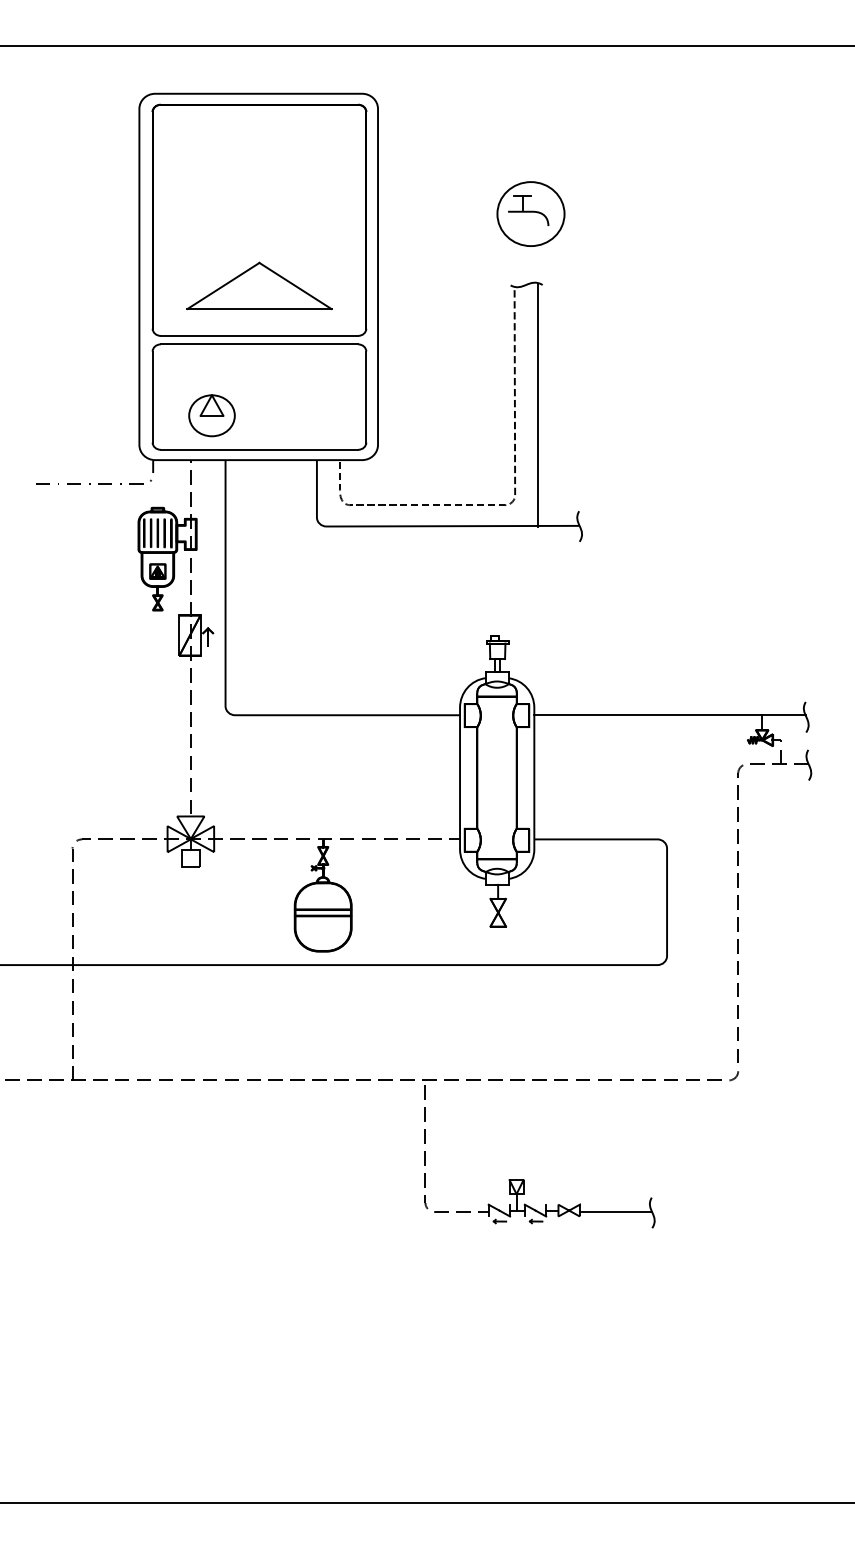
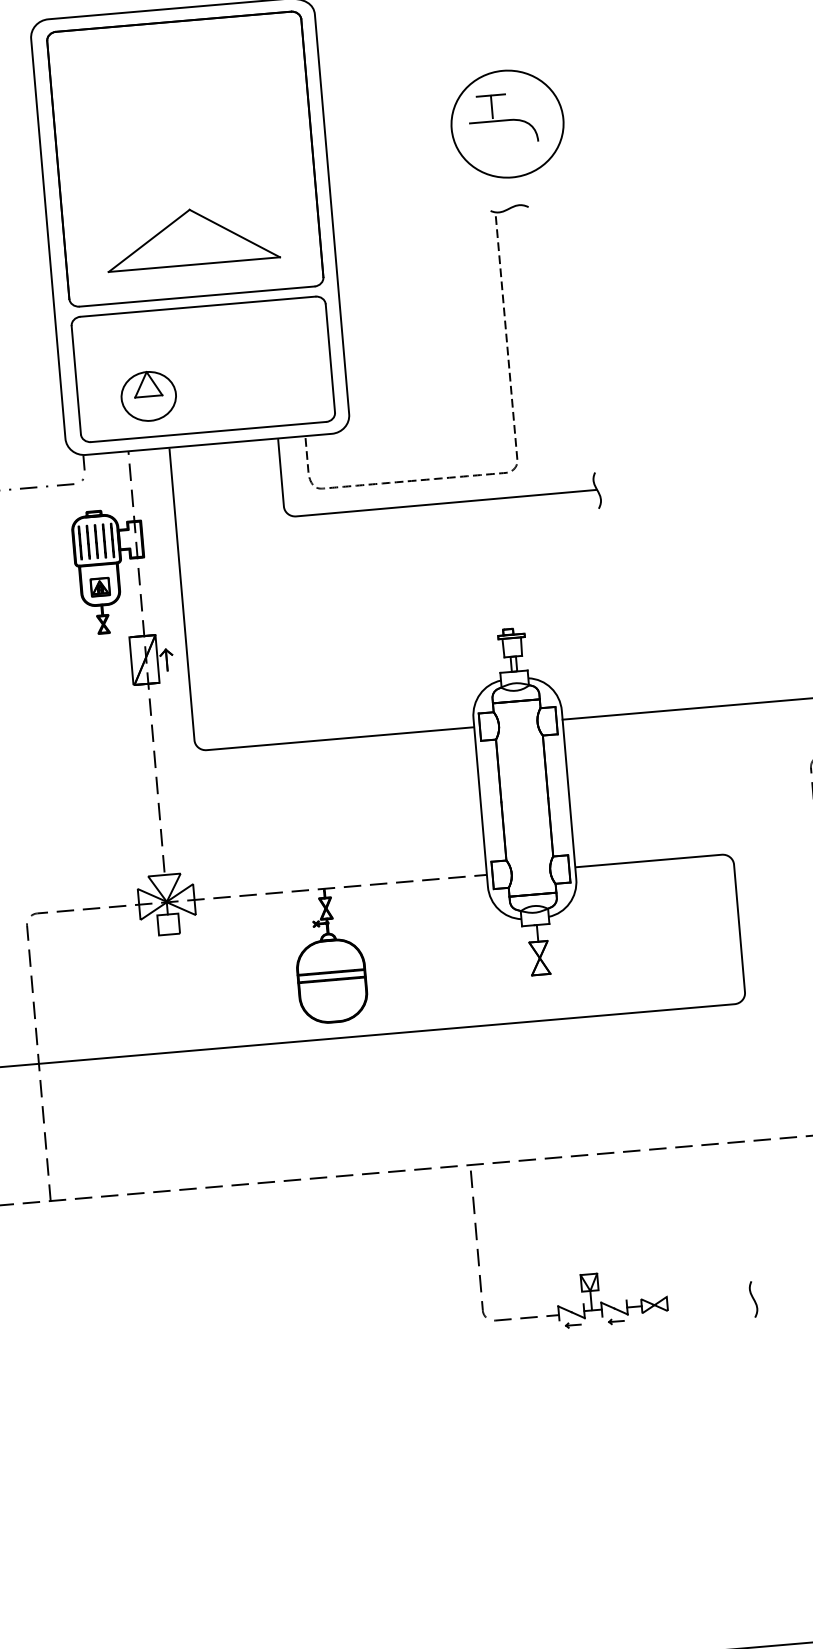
part: (530, 213) -> (506, 123), size x1.4
line: (537, 404) -> (534, 349), removed
line: (615, 1211) -> (709, 1301), removed

